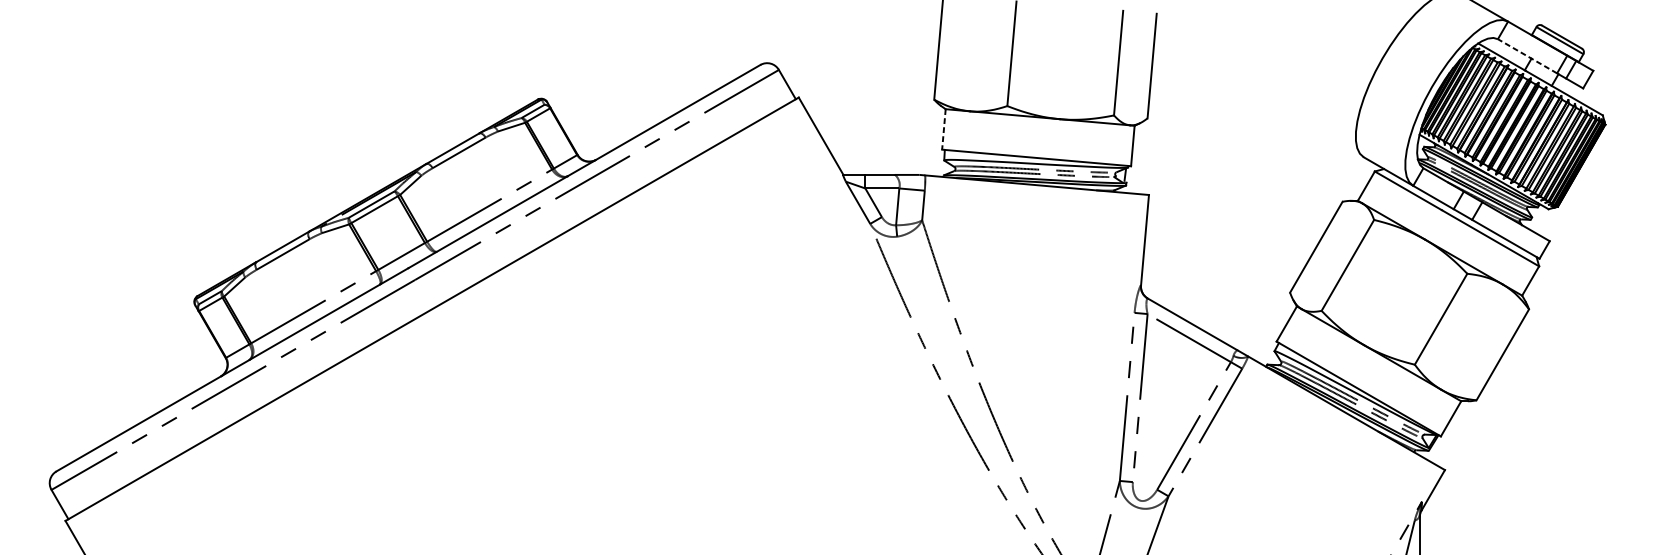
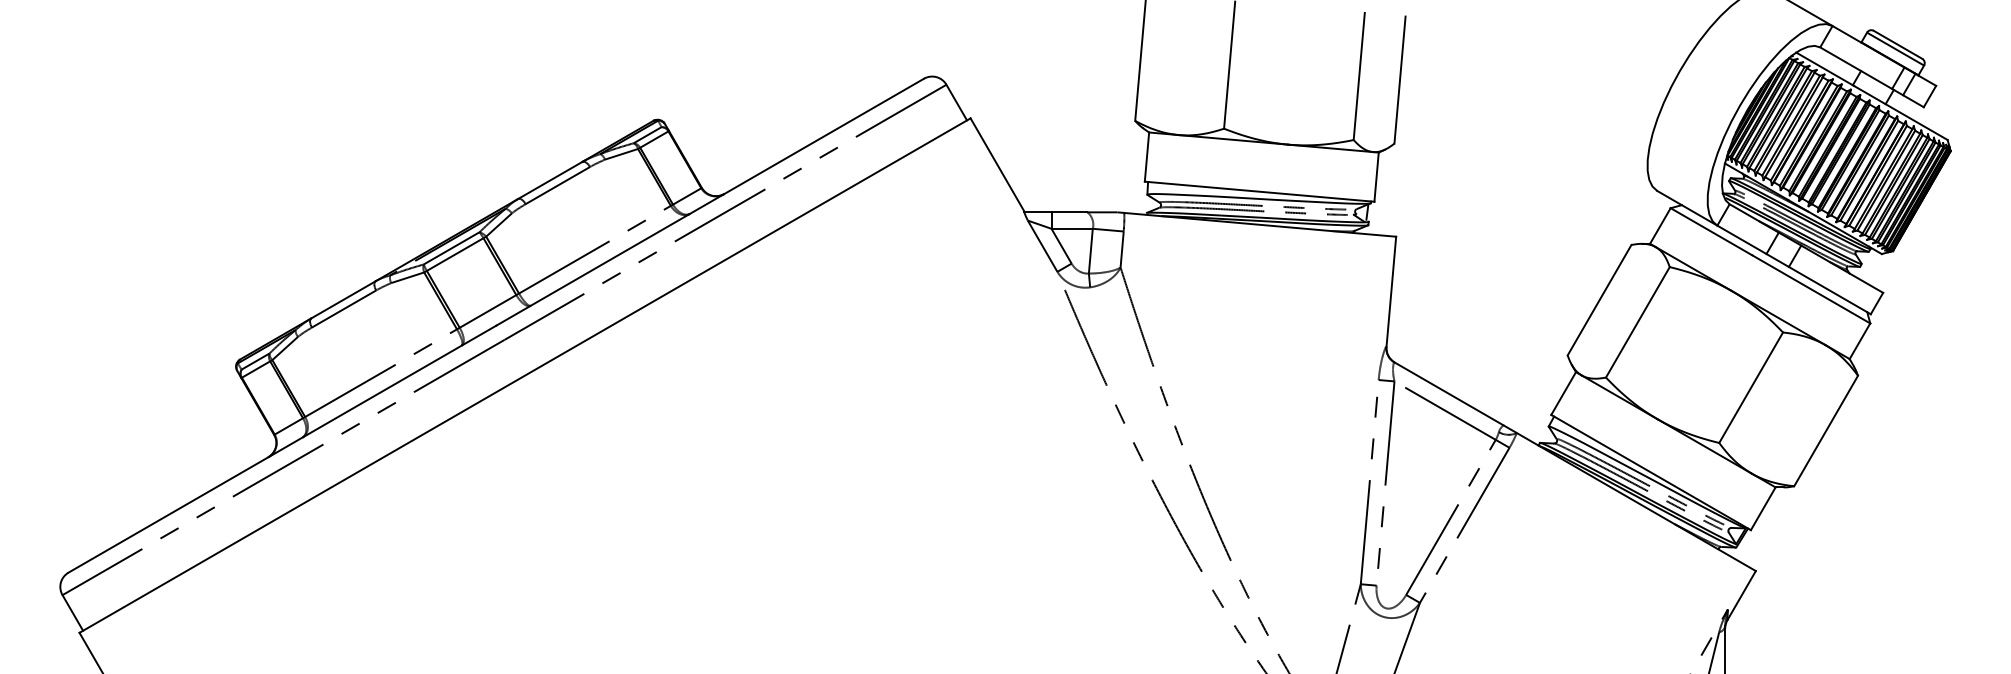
line: (1527, 56) -> (1856, 68), dashed -> solid
line: (943, 129) -> (1146, 157), dashed -> solid

